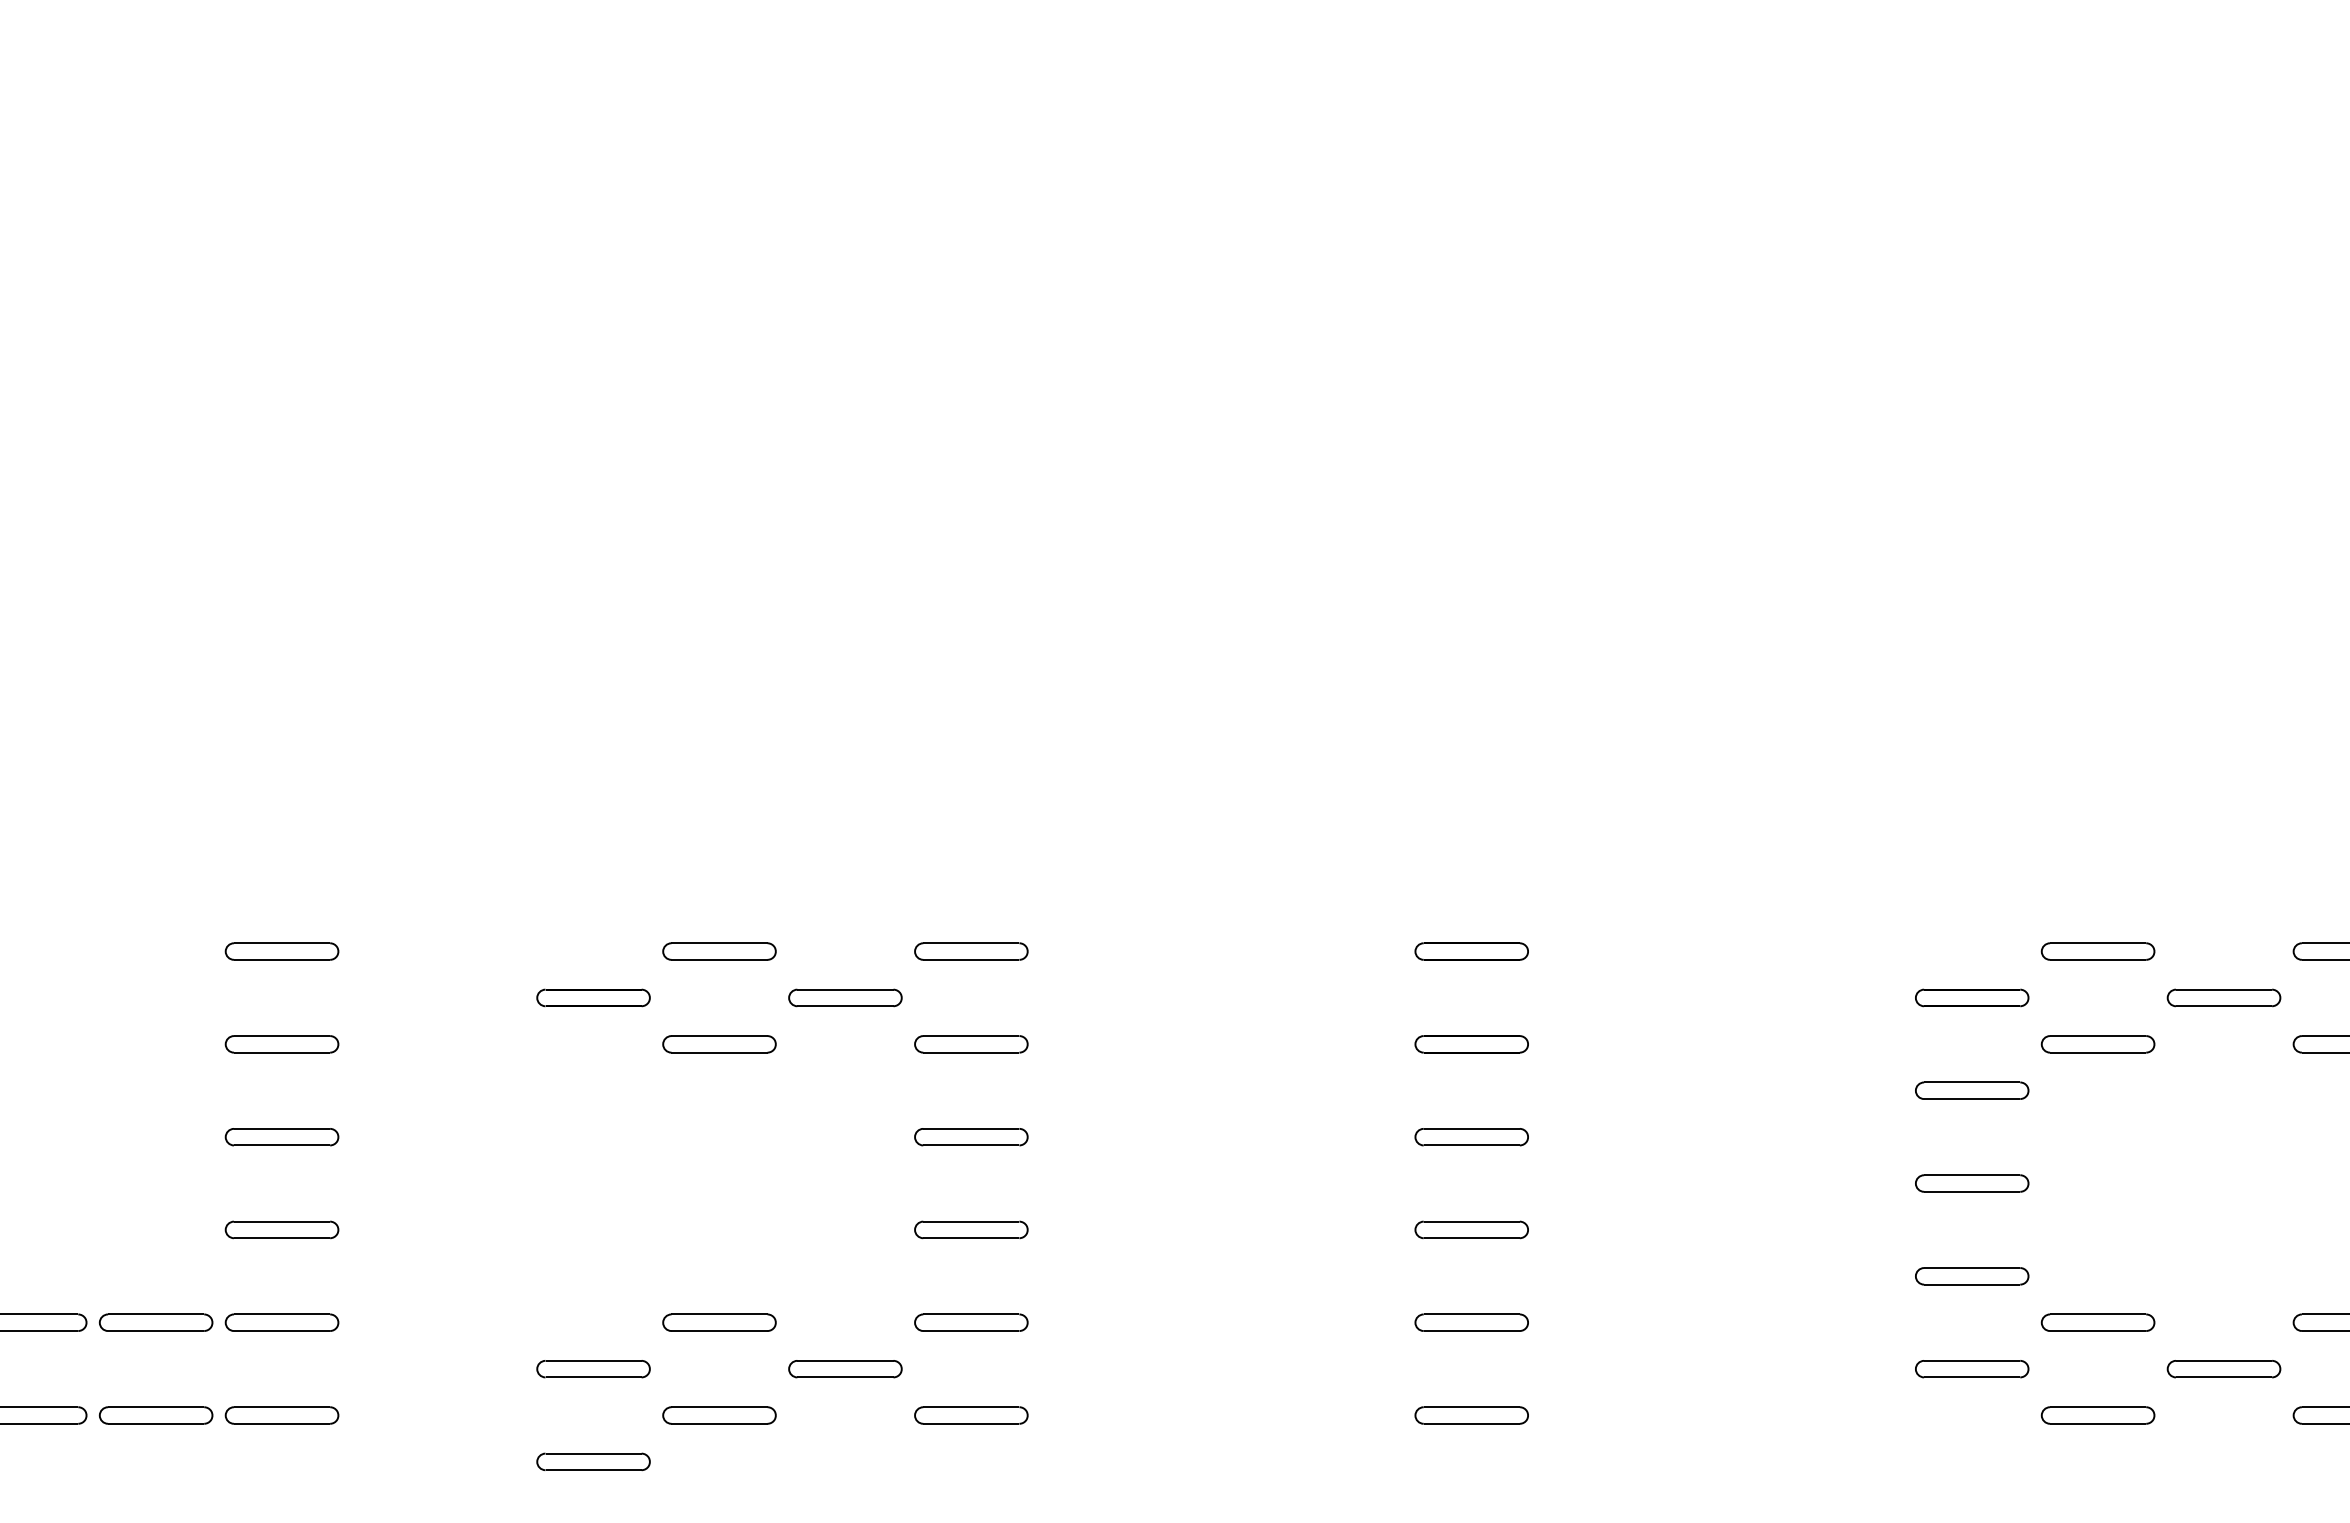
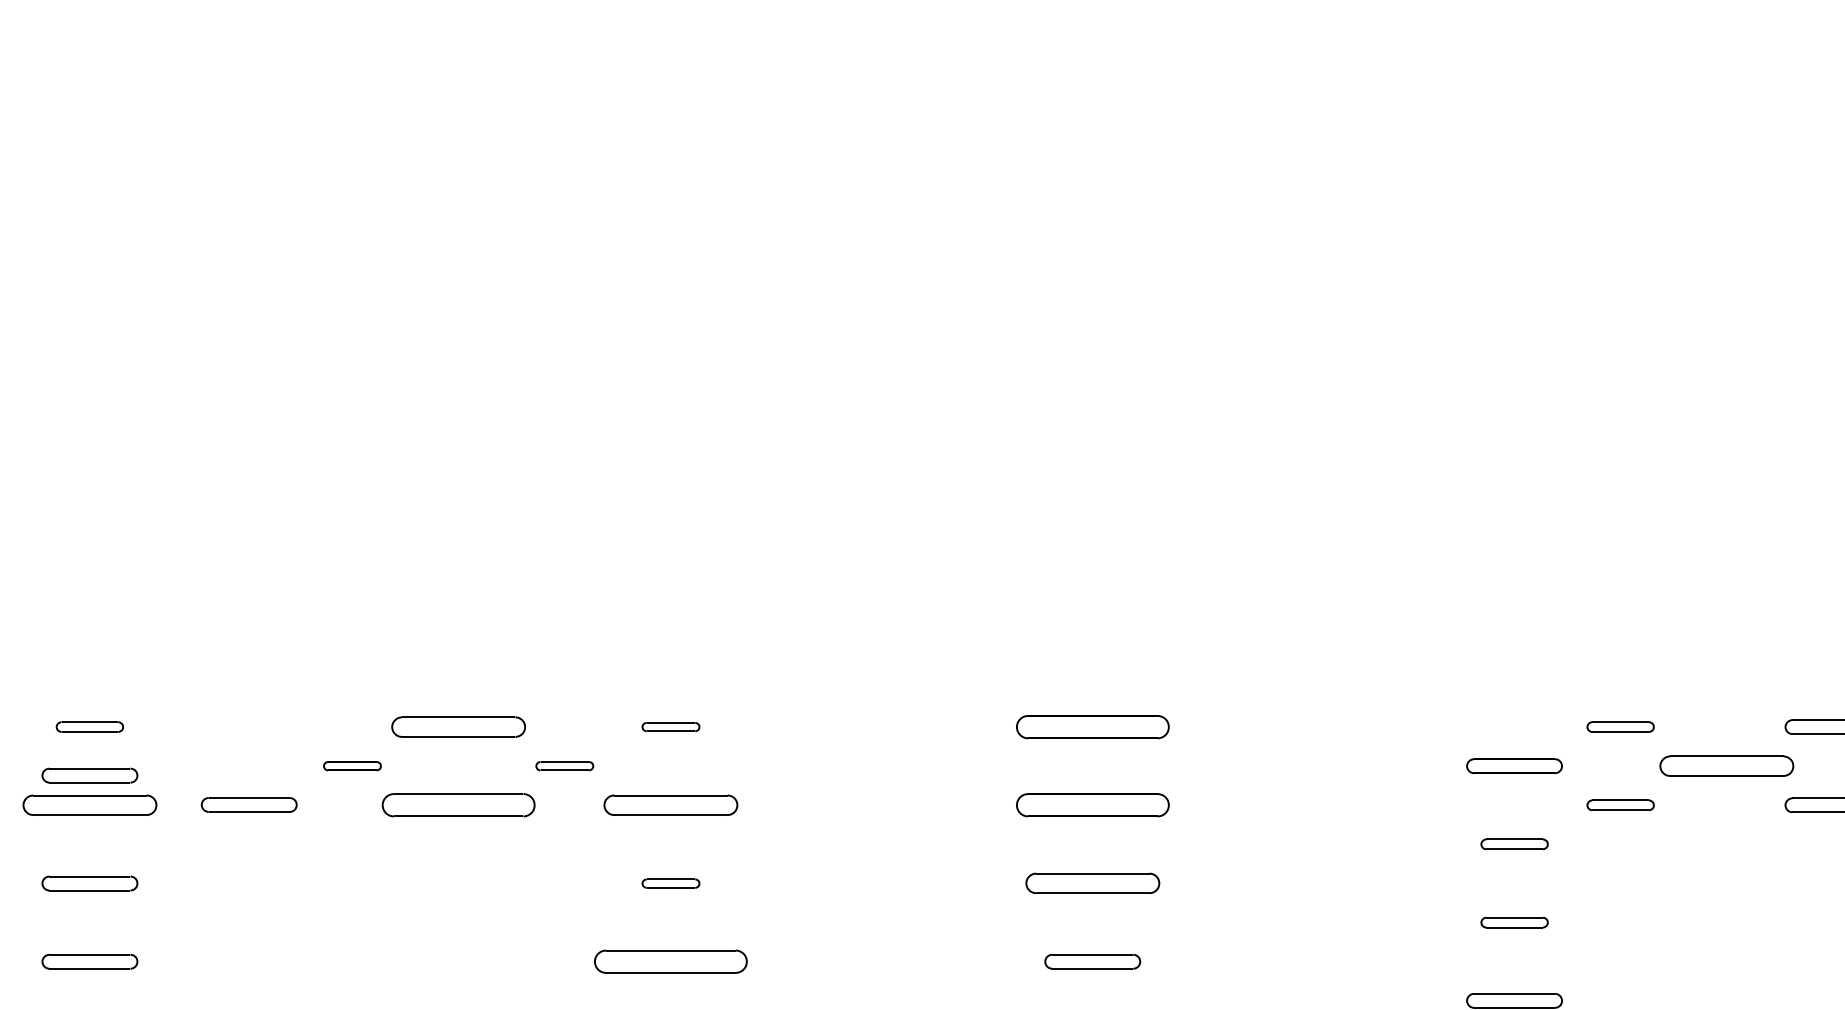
part: (281, 951) -> (89, 727), size x0.7
part: (719, 951) -> (458, 727), size x1.4
part: (971, 951) -> (671, 727), size x0.6
part: (1471, 951) -> (1092, 727), size x1.6
part: (2097, 951) -> (1620, 727), size x0.7
part: (593, 997) -> (352, 765), size x0.6
part: (845, 997) -> (564, 765), size x0.6
part: (2223, 997) -> (1726, 765), size x1.4
part: (281, 1009) -> (89, 775), added
part: (470, 1043) -> (248, 804), added
part: (281, 1044) -> (89, 805), size x1.4
part: (719, 1044) -> (458, 805), size x1.6
part: (971, 1044) -> (671, 805), size x1.4
part: (1471, 1044) -> (1092, 805), size x1.6
part: (2097, 1044) -> (1620, 805), size x0.7
part: (1972, 1090) -> (1514, 844), size x0.7
part: (971, 1137) -> (671, 883), size x0.6
part: (1471, 1137) -> (1092, 883), size x1.4
part: (1972, 1183) -> (1514, 922), size x0.7
part: (971, 1229) -> (671, 961), size x1.6

